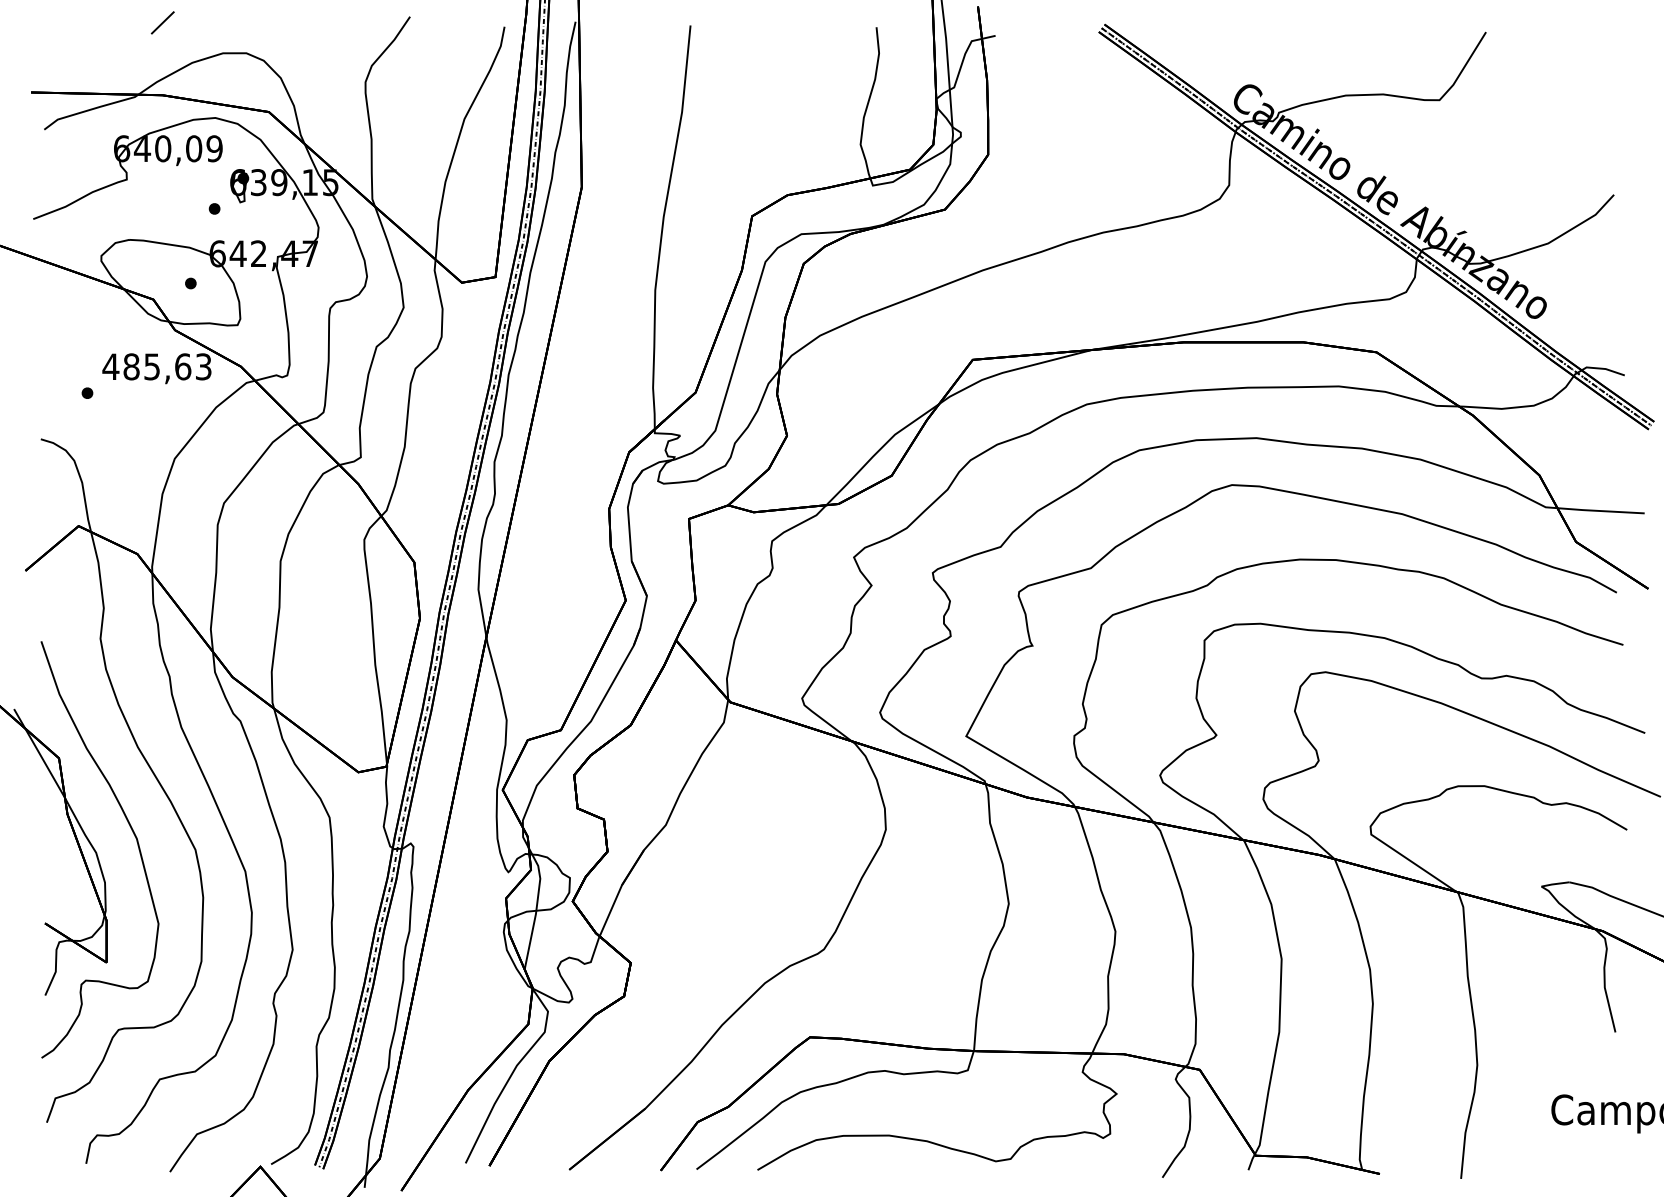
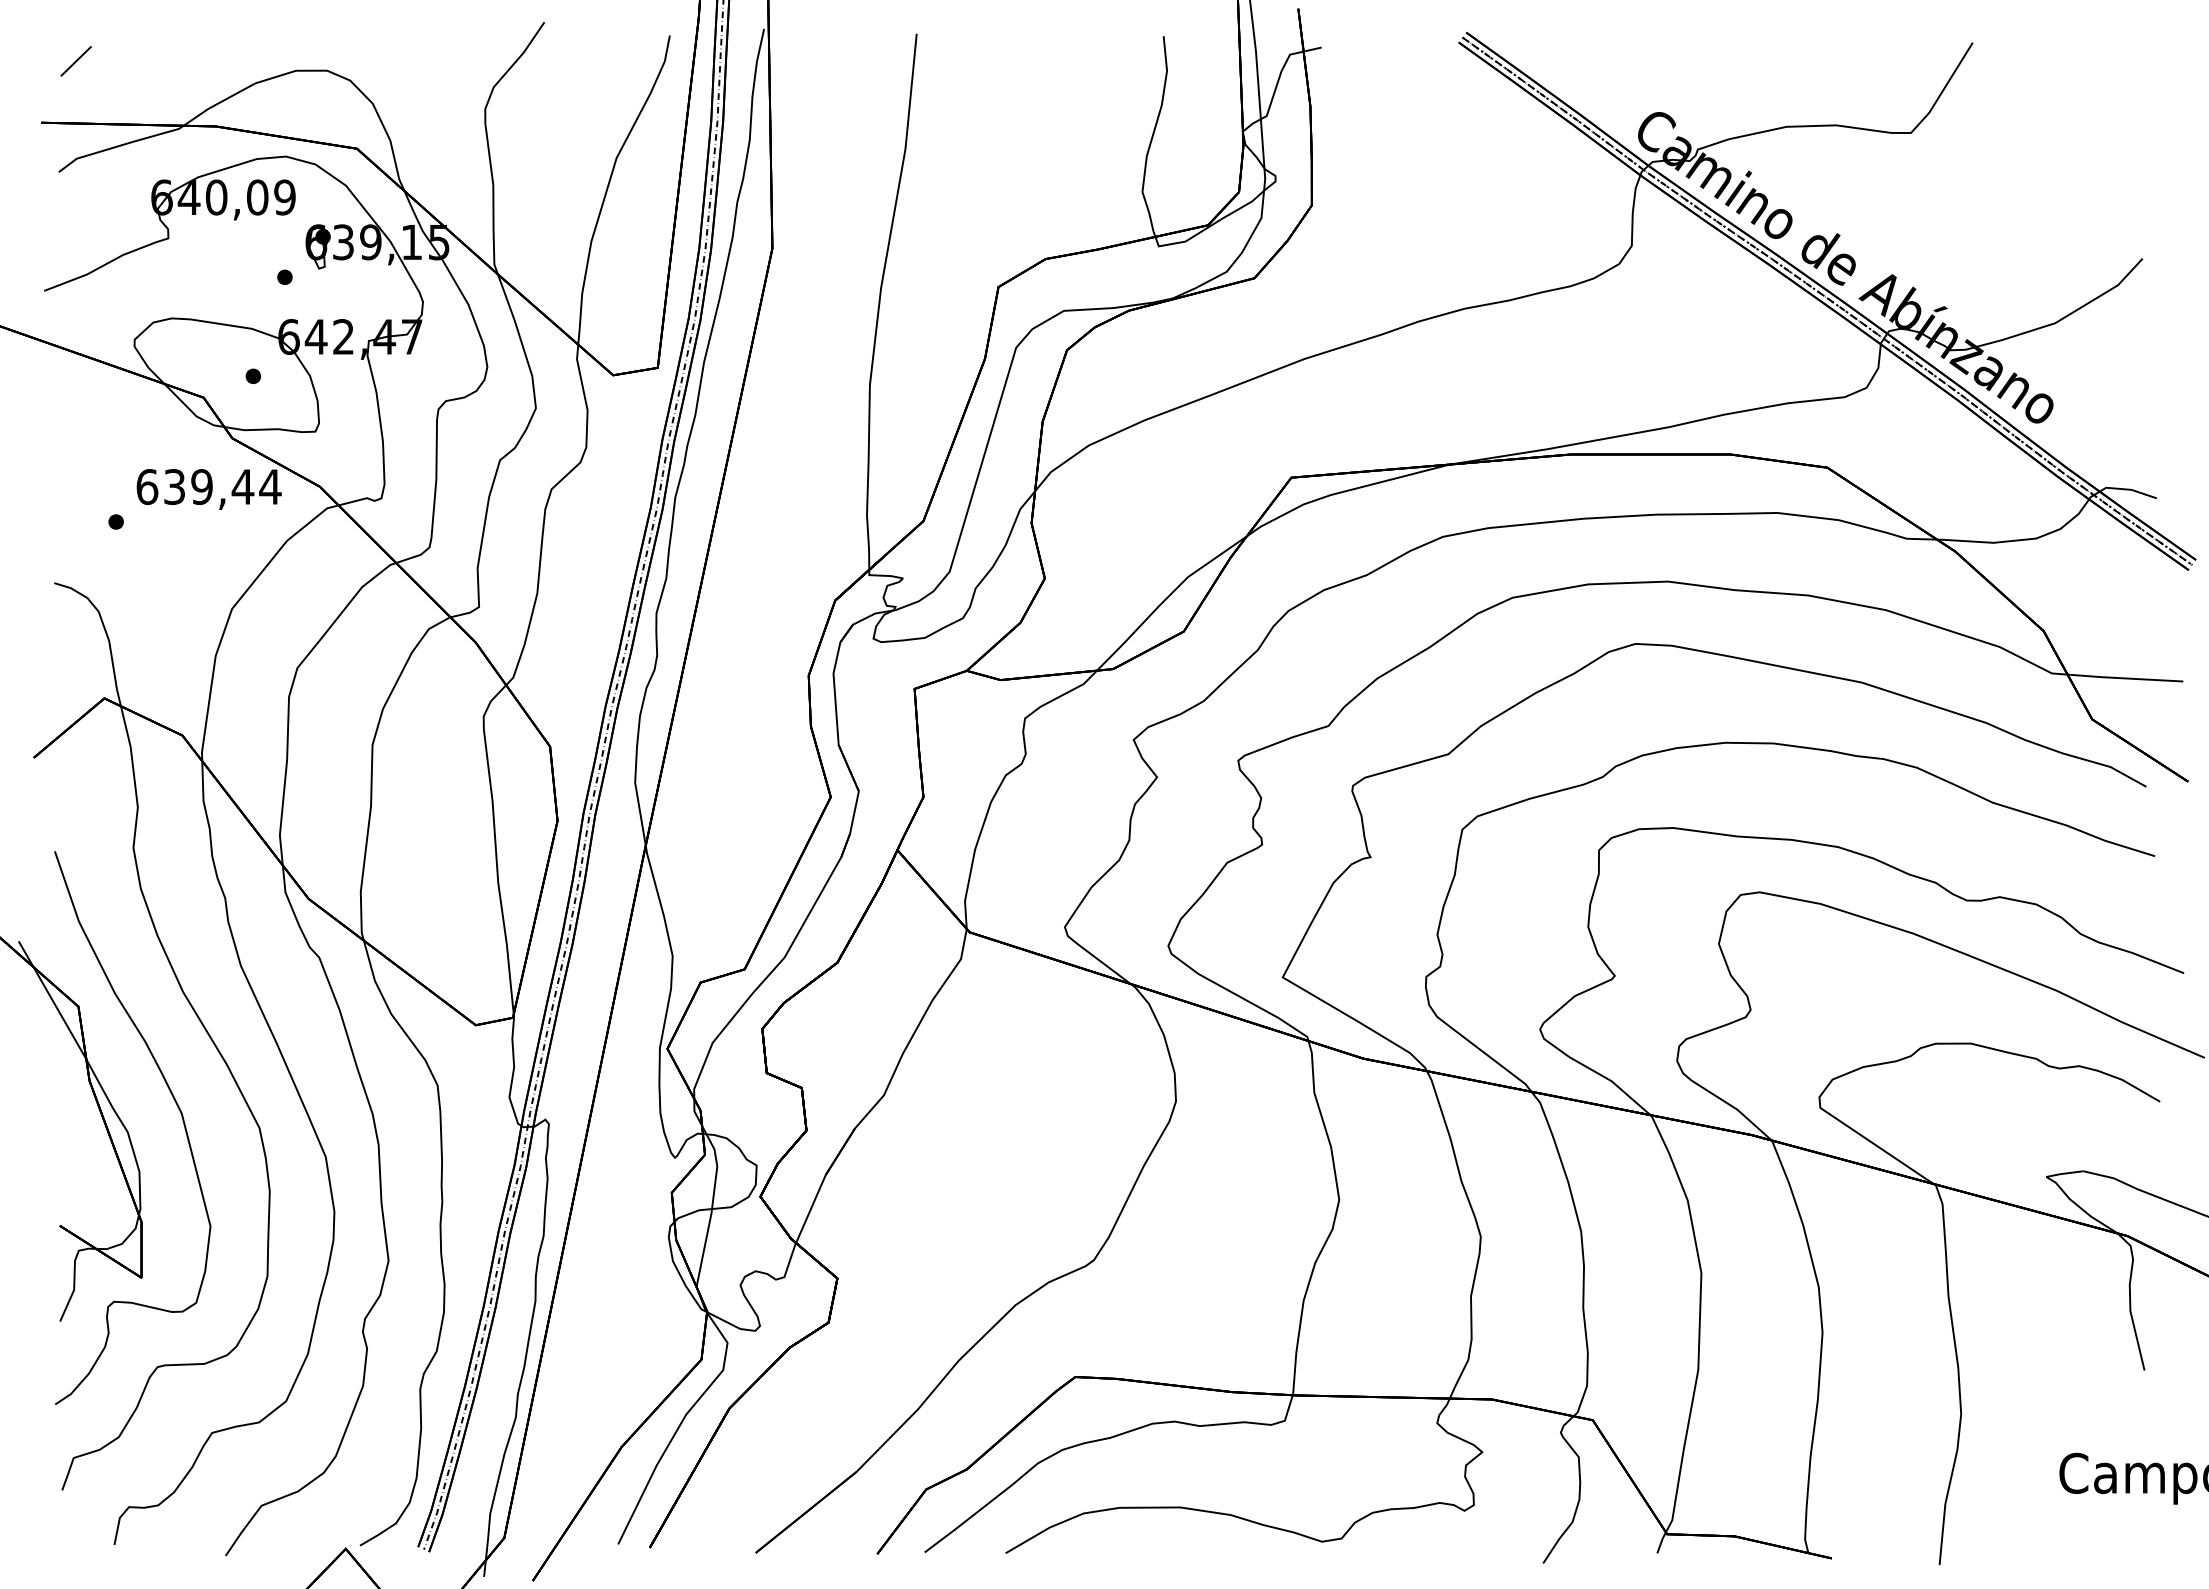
line: (162, 22) -> (75, 61), moved
text: (157, 367) -> (208, 487), 485,63 -> 639,44

